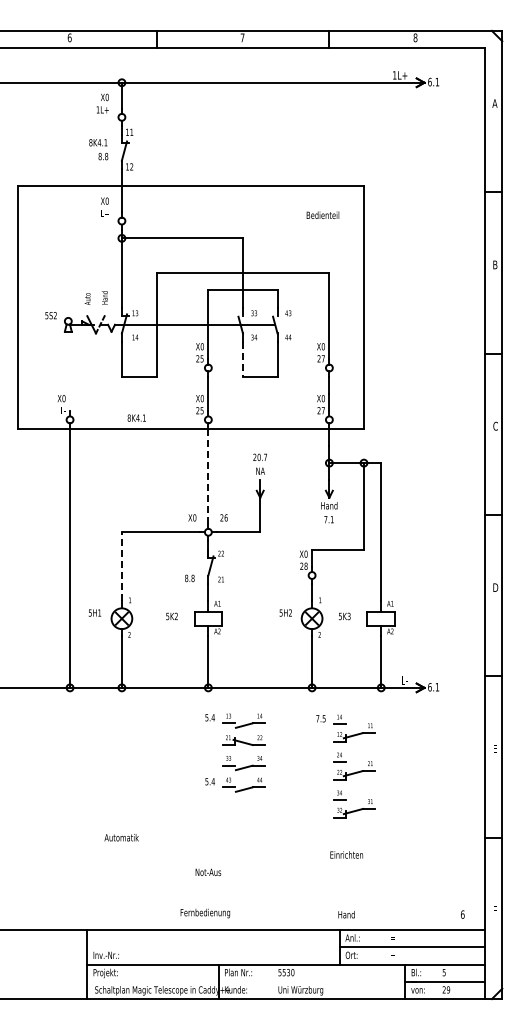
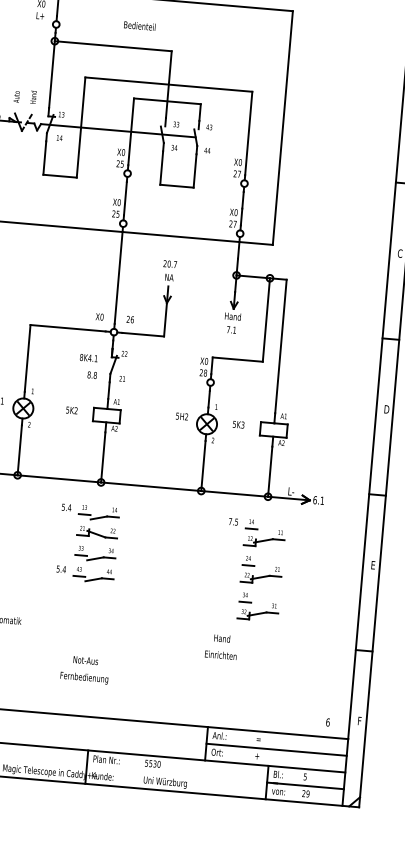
text: (322, 214) -> (139, 25), moved
line: (242, 359) -> (161, 168), dashed -> solid
text: (136, 417) -> (88, 357), moved
line: (208, 476) -> (118, 278), dashed -> solid
line: (121, 566) -> (27, 358), dashed -> solid
part: (230, 756) -> (83, 546), moved
part: (345, 766) -> (253, 570), moved
text: (205, 913) -> (84, 678), moved
text: (346, 914) -> (222, 638), moved

